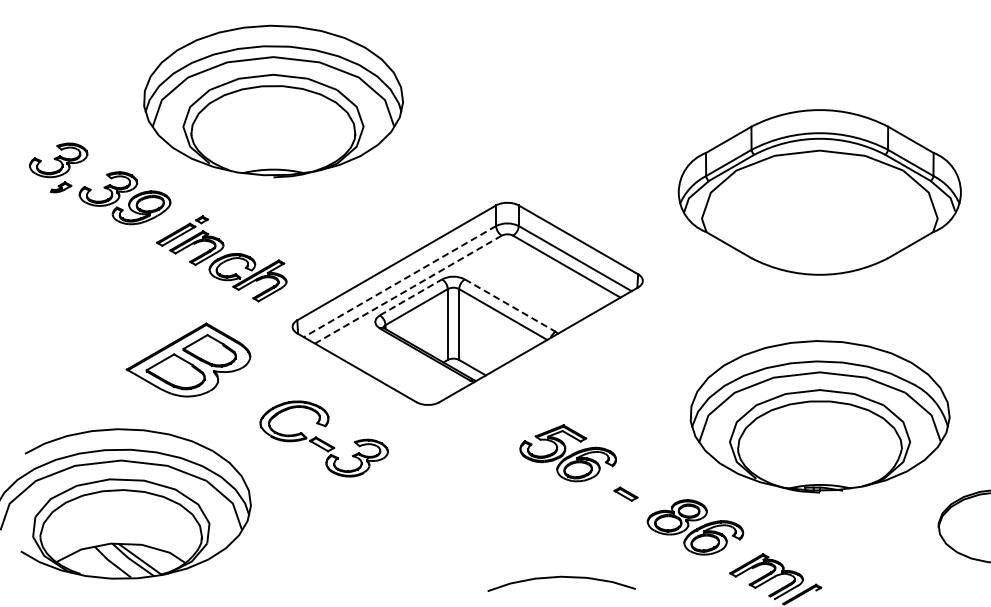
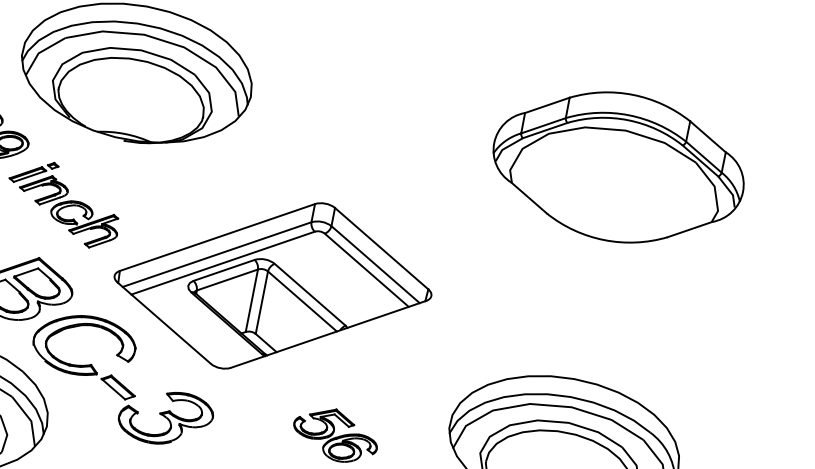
part: (819, 192) -> (618, 167), moved
line: (399, 281) -> (216, 254), dashed -> solid
line: (408, 289) -> (223, 263), dashed -> solid
line: (411, 297) -> (224, 270), dashed -> solid
line: (510, 305) -> (310, 294), dashed -> solid
part: (324, 438) -> (123, 379), size x1.67

